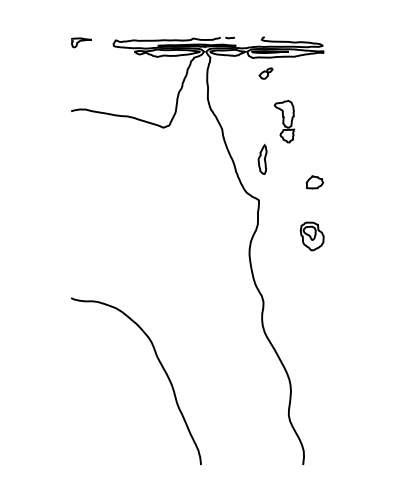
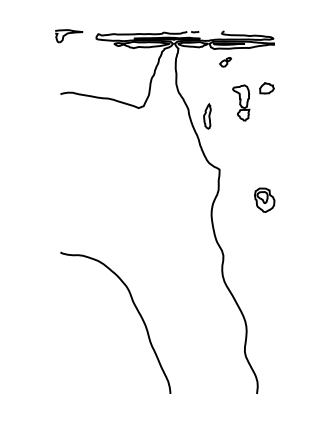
part: (81, 42) -> (69, 35), size x1.6
part: (262, 159) -> (207, 116), moved
part: (314, 182) -> (266, 88), moved

